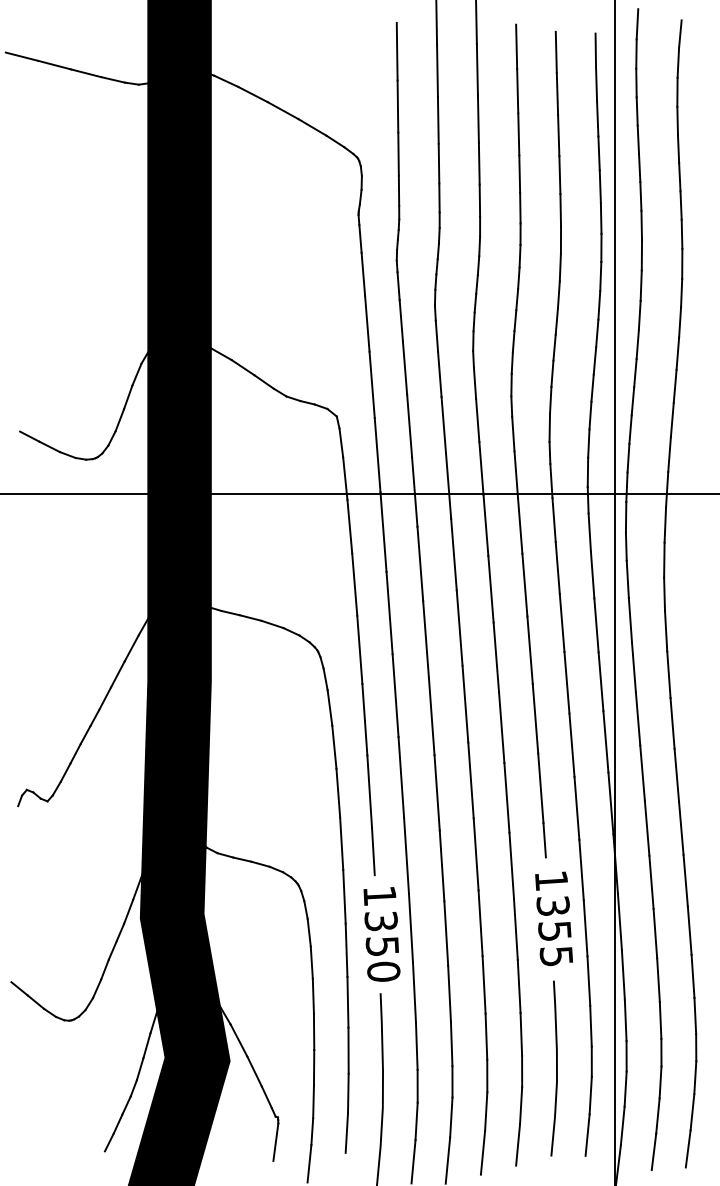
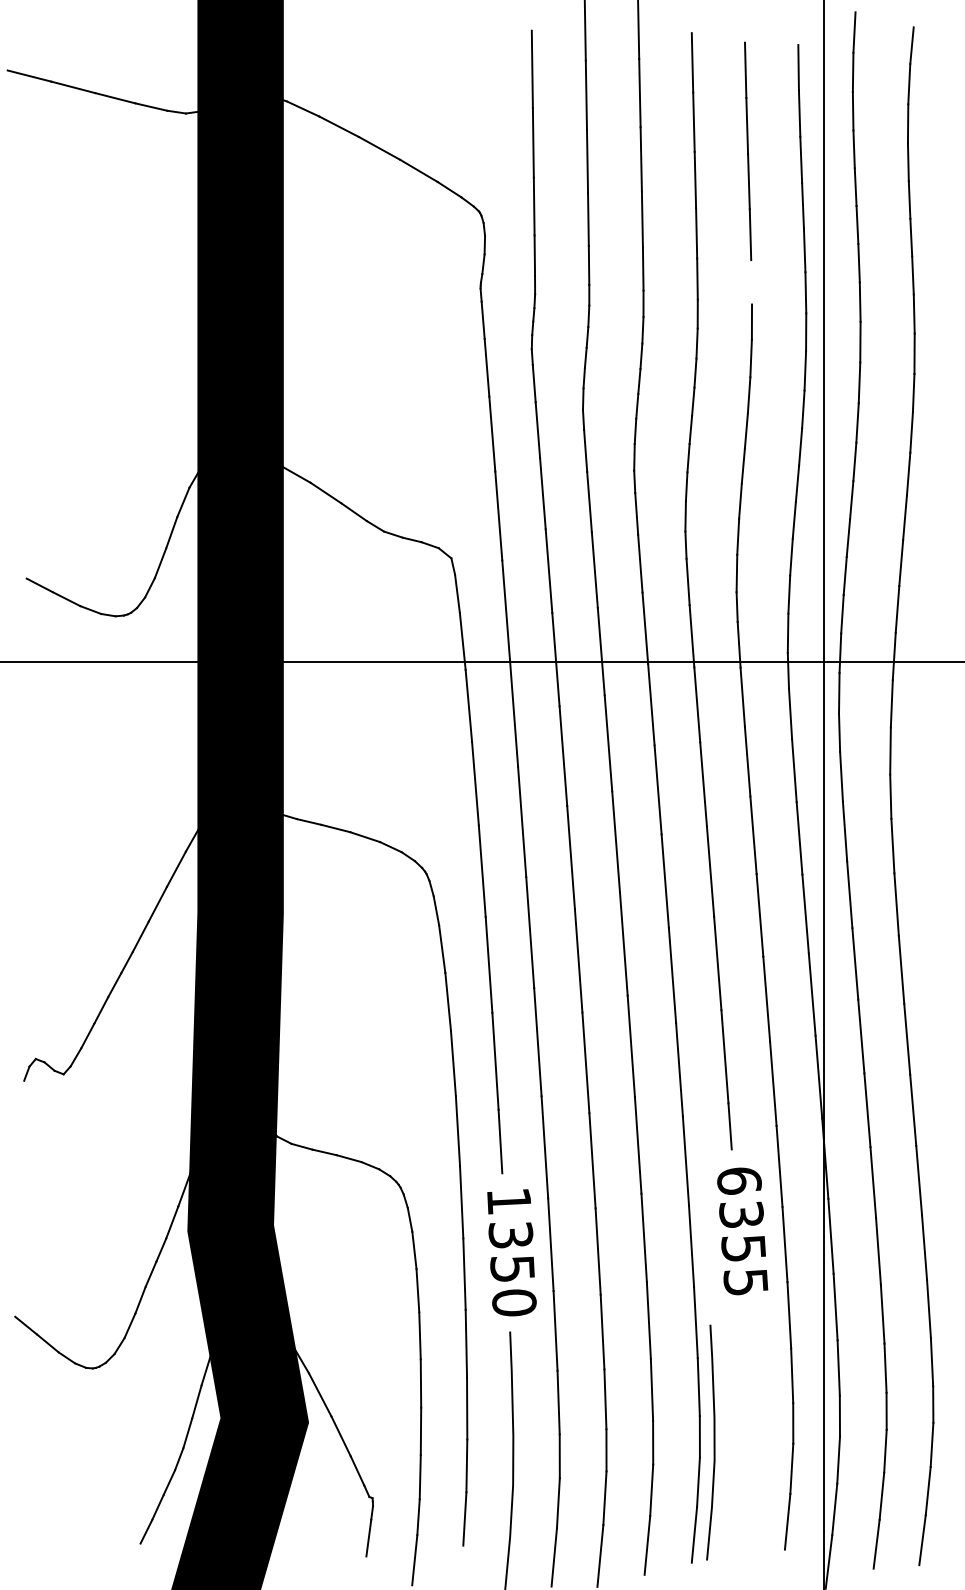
line: (560, 210) -> (751, 282), removed
text: (551, 880) -> (739, 1180), 1355 -> 6355
curve: (556, 1068) -> (713, 1442), moved

